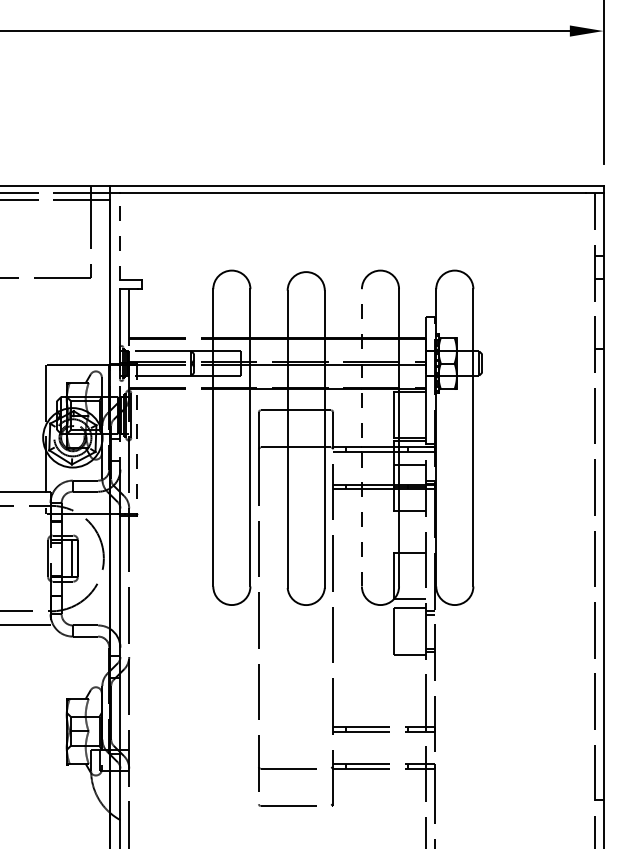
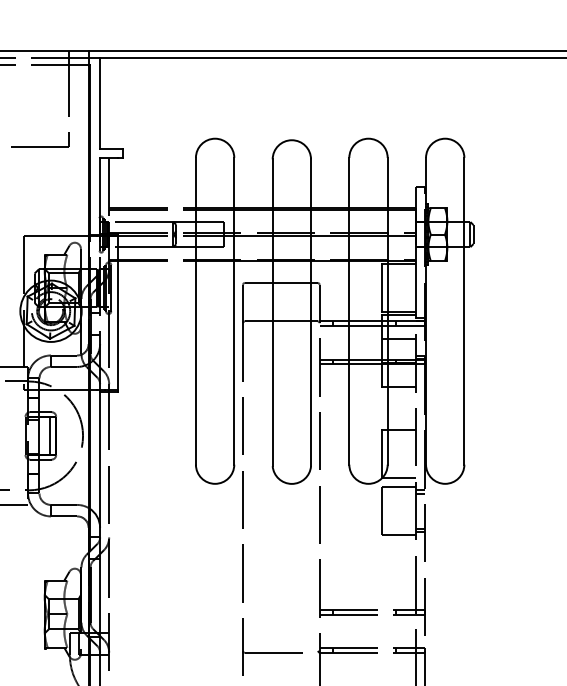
line: (120, 236) -> (100, 103), dashed -> solid
line: (361, 437) -> (348, 310), dashed -> solid
line: (137, 439) -> (117, 313), dashed -> solid

